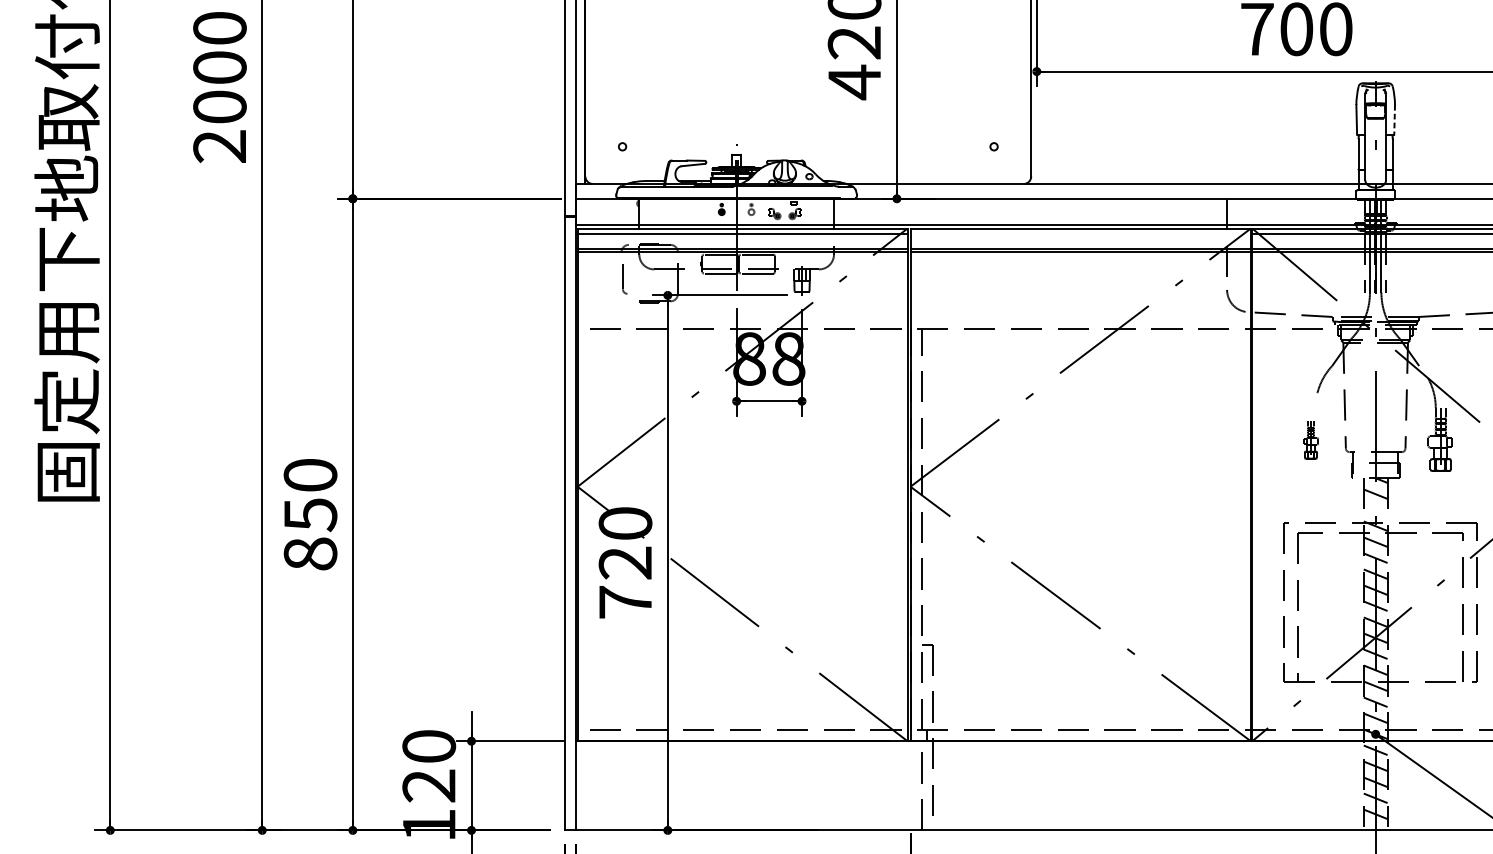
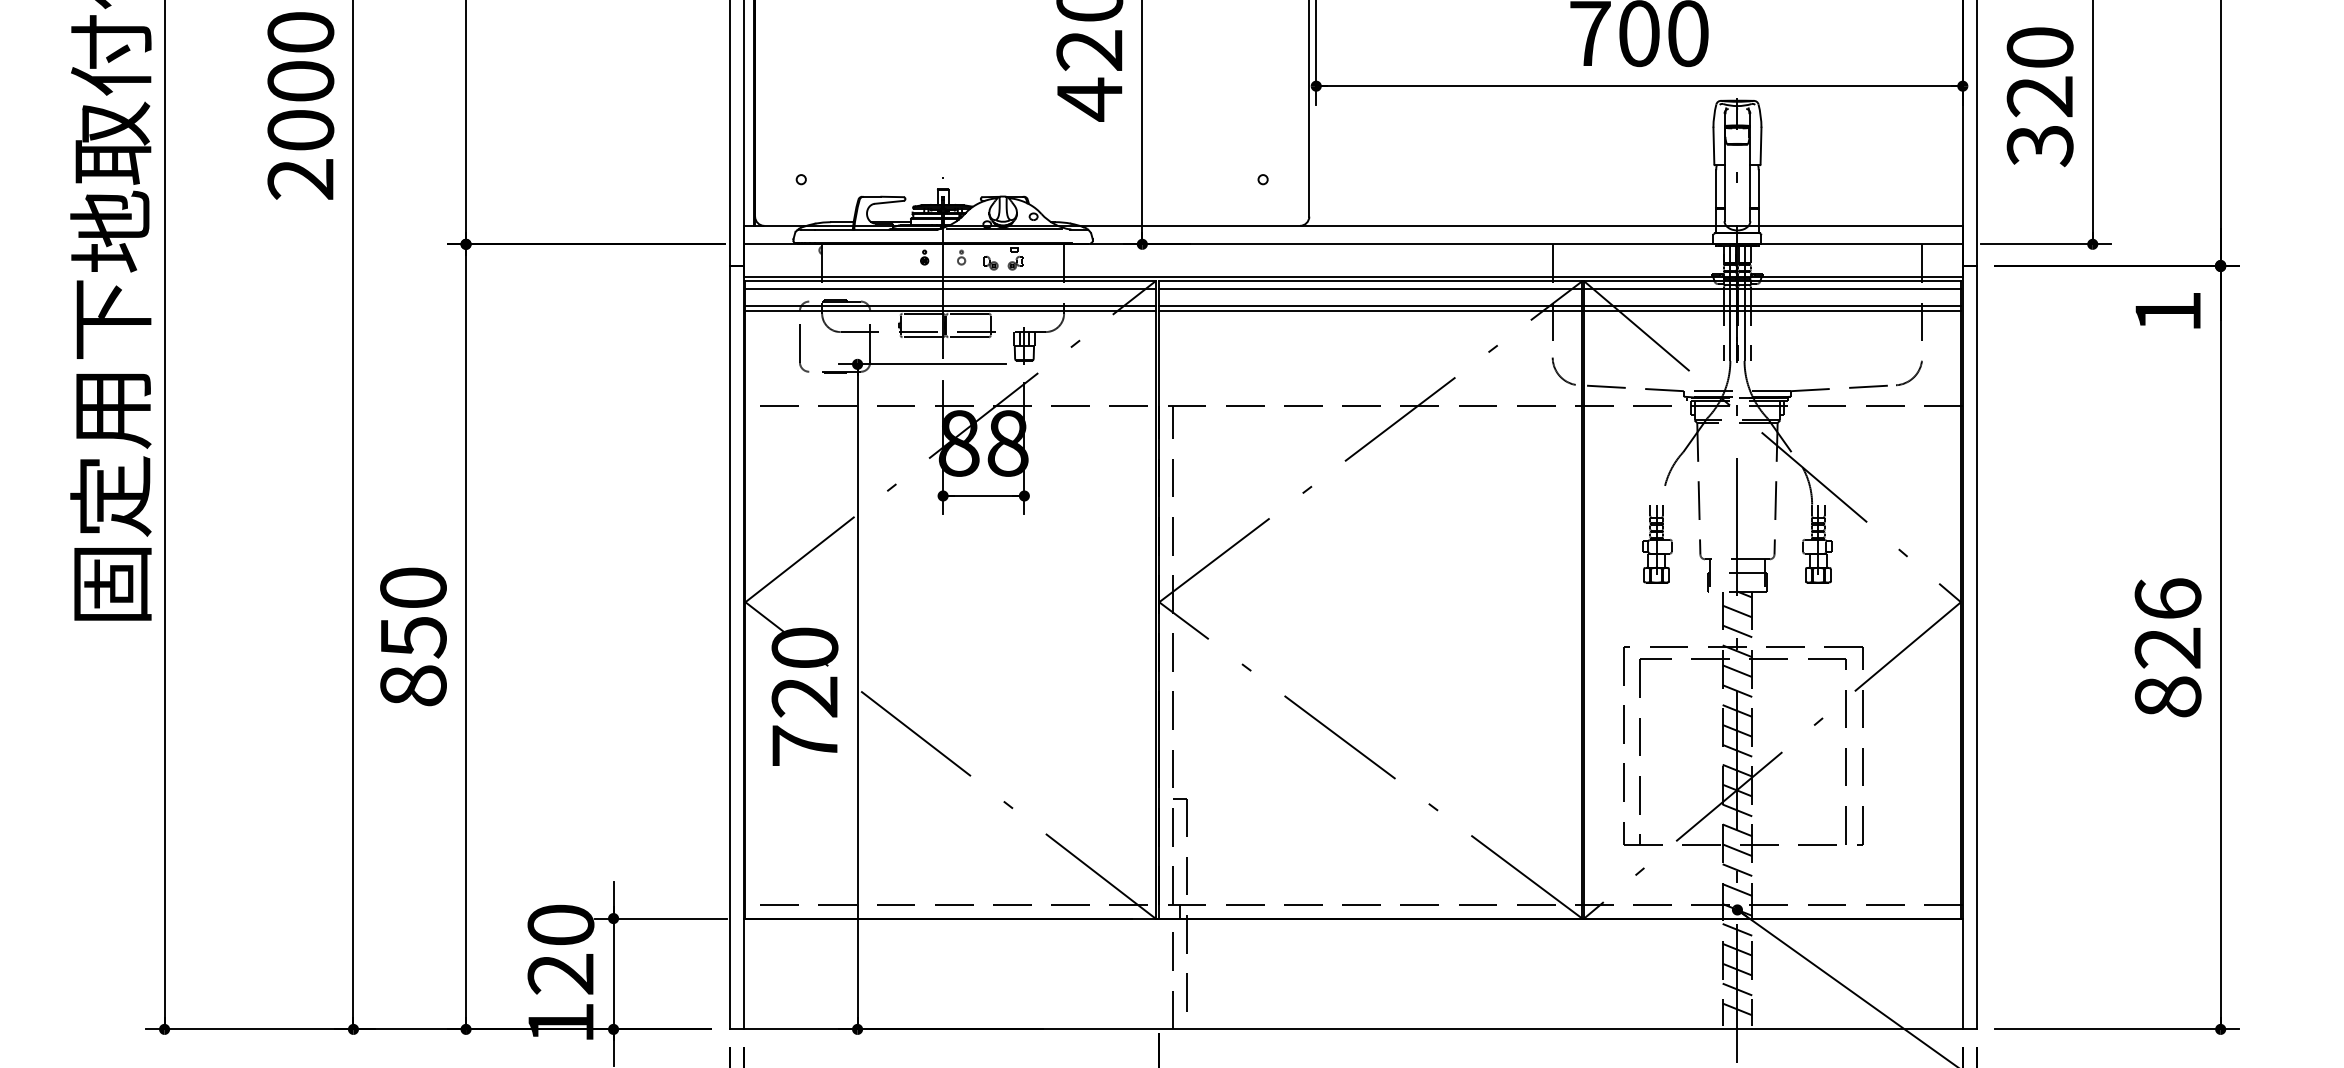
line: (1395, 120) -> (1761, 146), dashed -> solid
line: (1080, 234) -> (1370, 288), added
part: (625, 282) -> (804, 348), size x1.67
part: (1311, 440) -> (1657, 544), size x1.67
line: (1375, 510) -> (1737, 631), added

